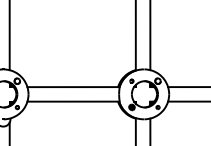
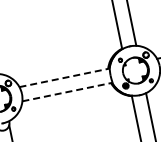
line: (74, 87) -> (65, 78), solid -> dashed
line: (73, 101) -> (67, 91), solid -> dashed

